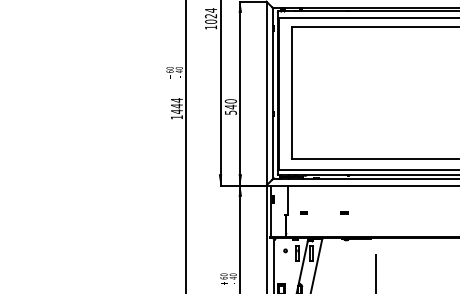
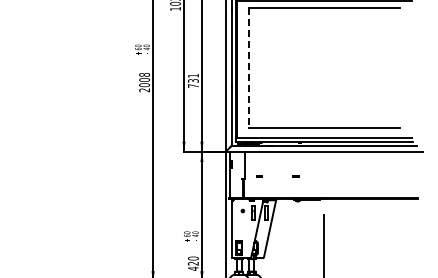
line: (291, 93) -> (248, 68), solid -> dashed
text: (229, 106) -> (192, 80), 540 -> 731
text: (176, 108) -> (144, 82), 1444 -> 2008

